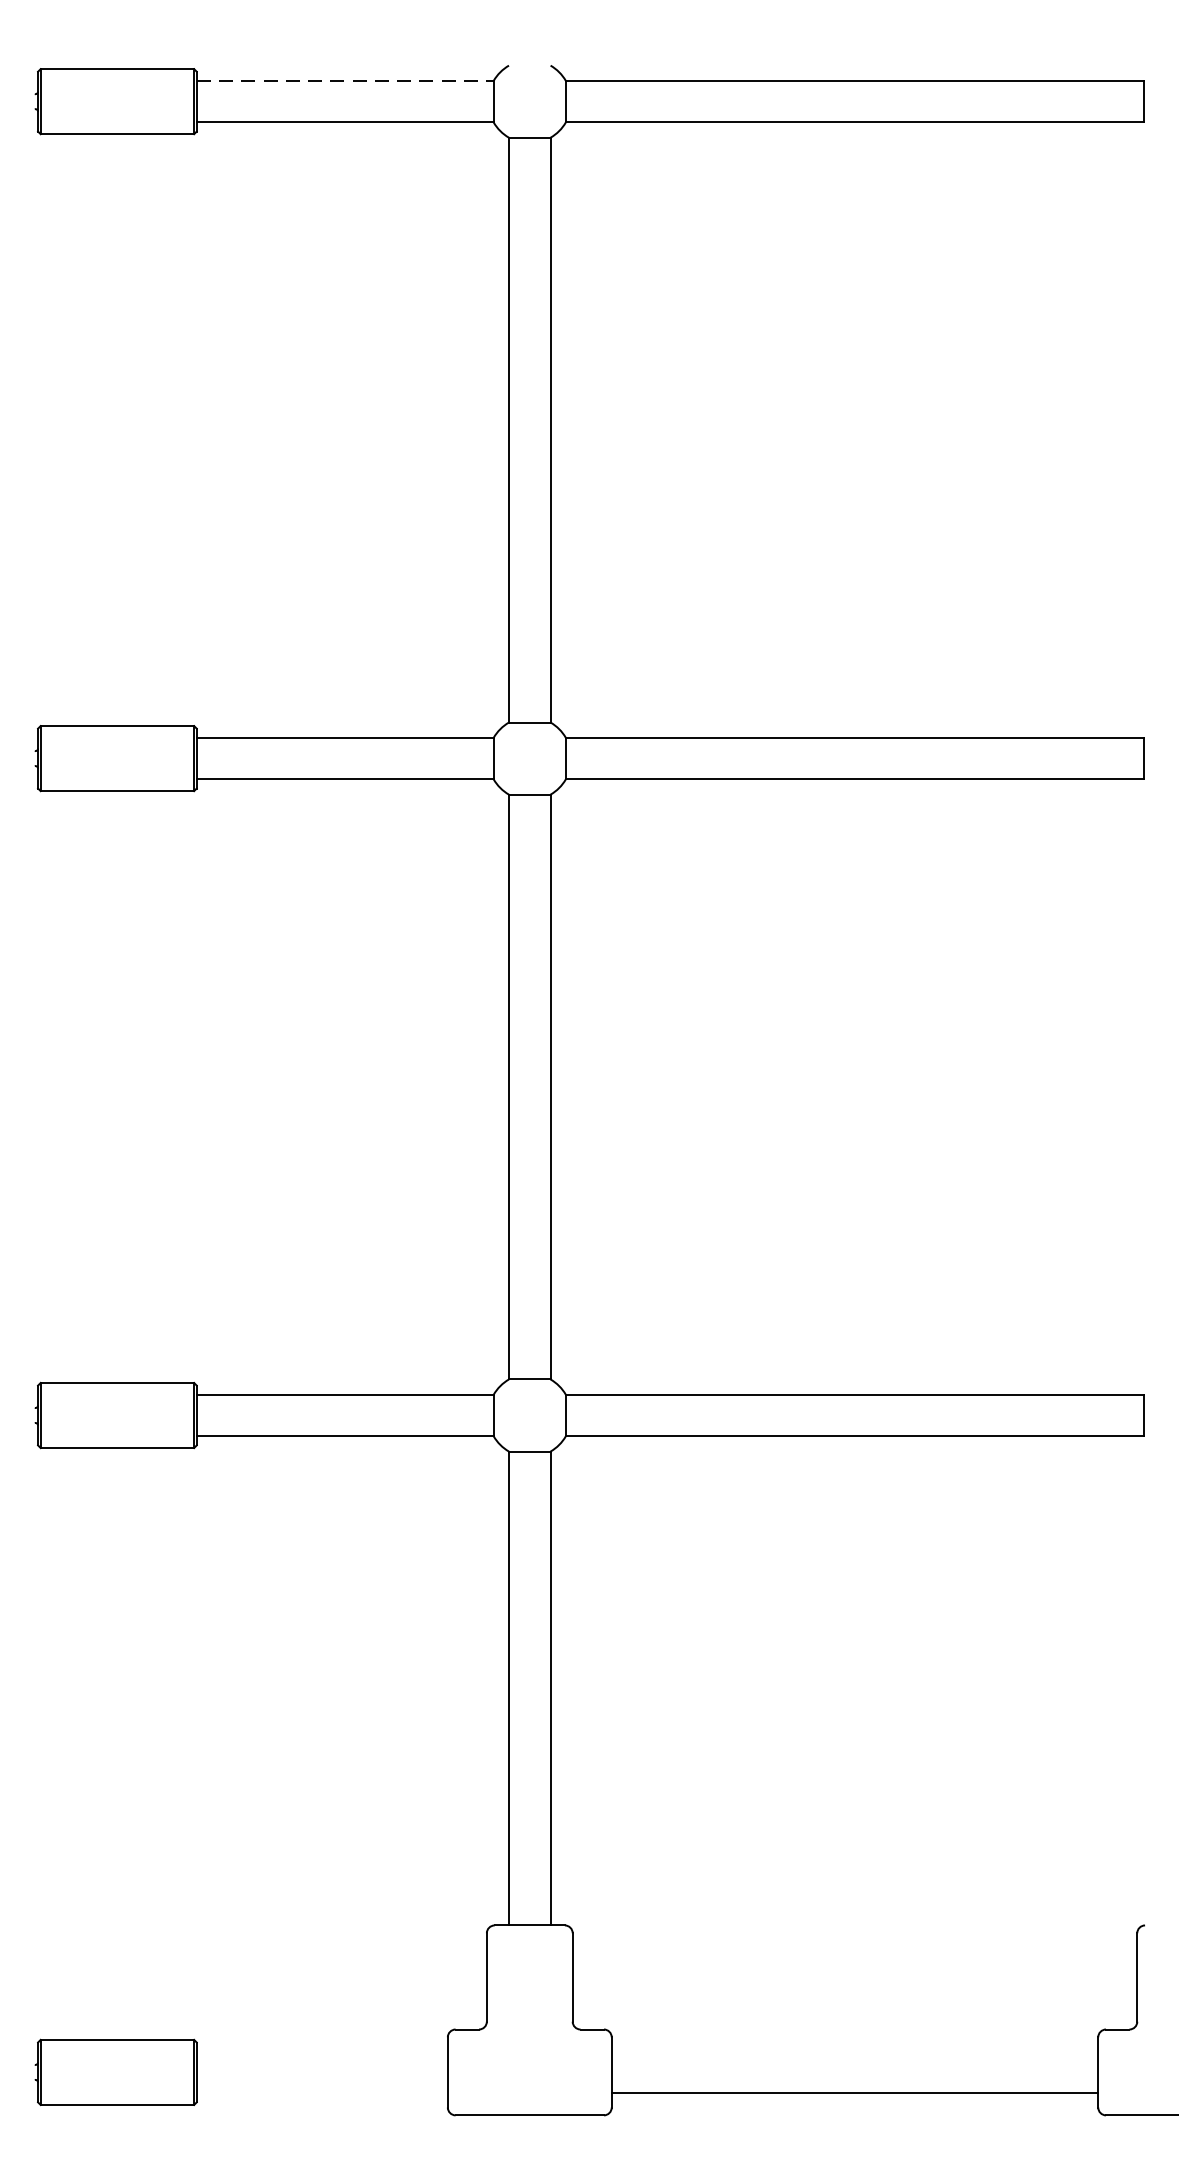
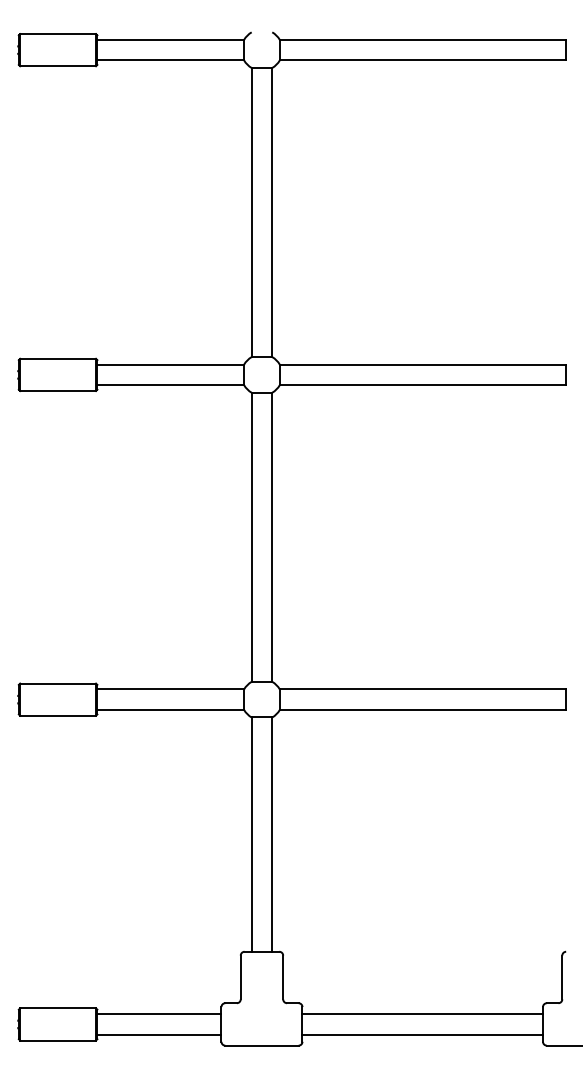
line: (346, 80) -> (171, 39), dashed -> solid
line: (322, 2052) -> (159, 1014), added
line: (854, 2052) -> (422, 1014), added
line: (322, 2092) -> (159, 1034), added

